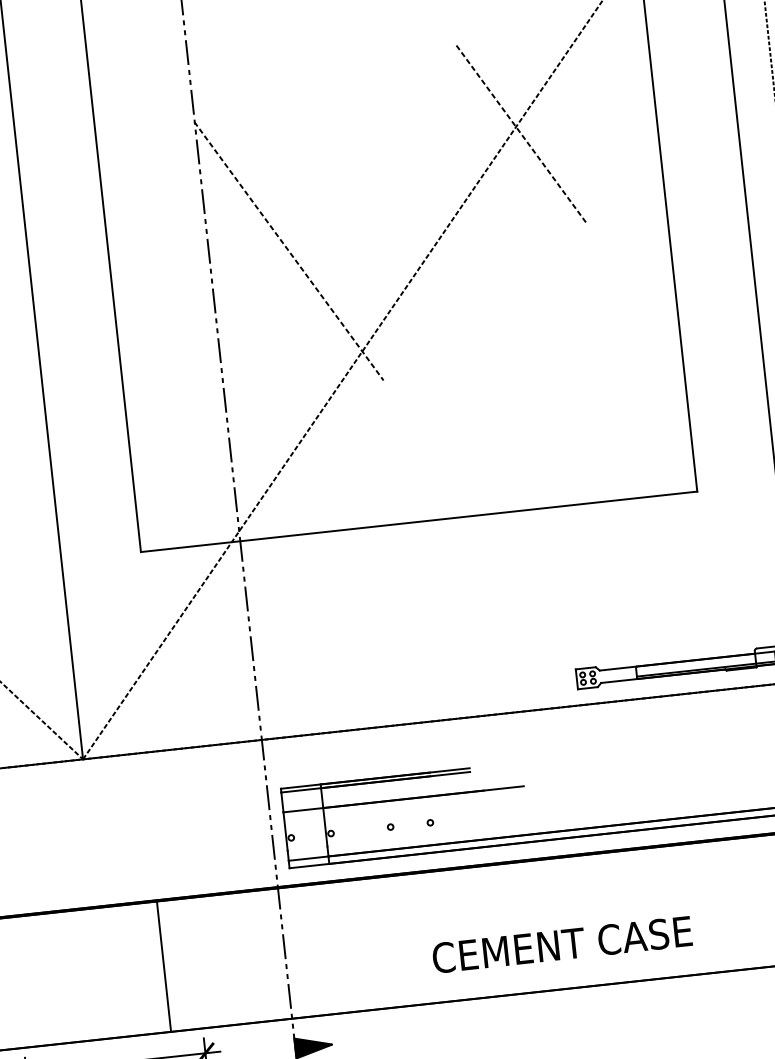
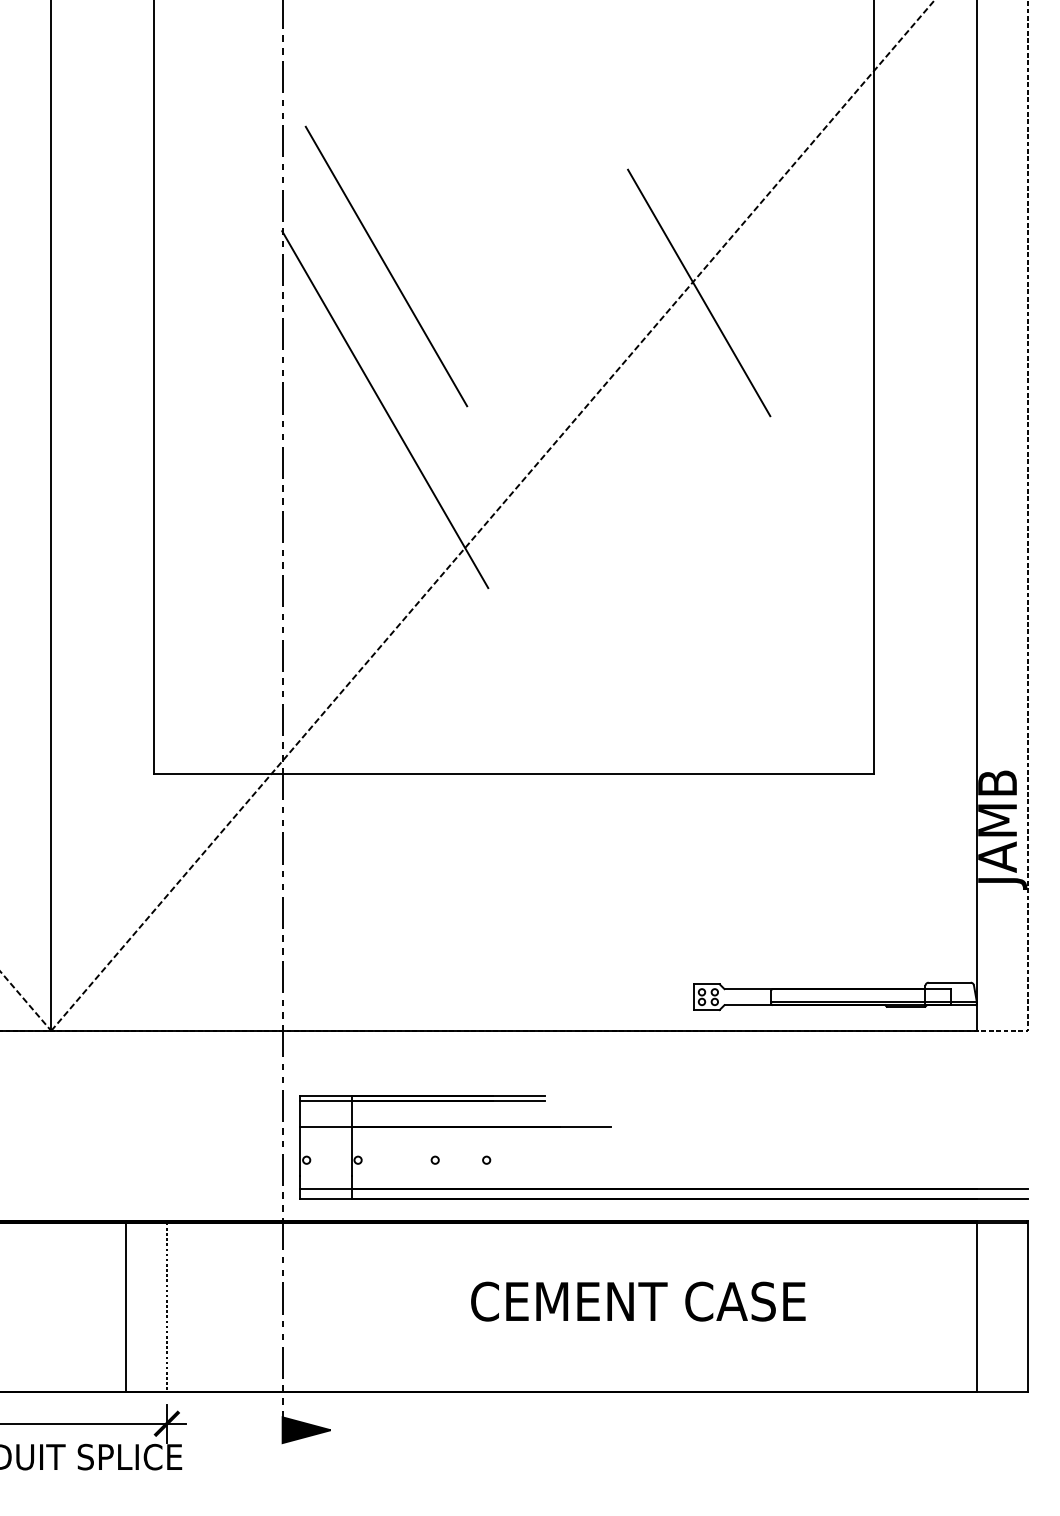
line: (522, 135) -> (699, 293), dashed -> solid
line: (277, 140) -> (386, 266), added
line: (289, 251) -> (385, 410), dashed -> solid
text: (562, 944) -> (638, 1301), moved
line: (195, 962) -> (166, 1306), added

